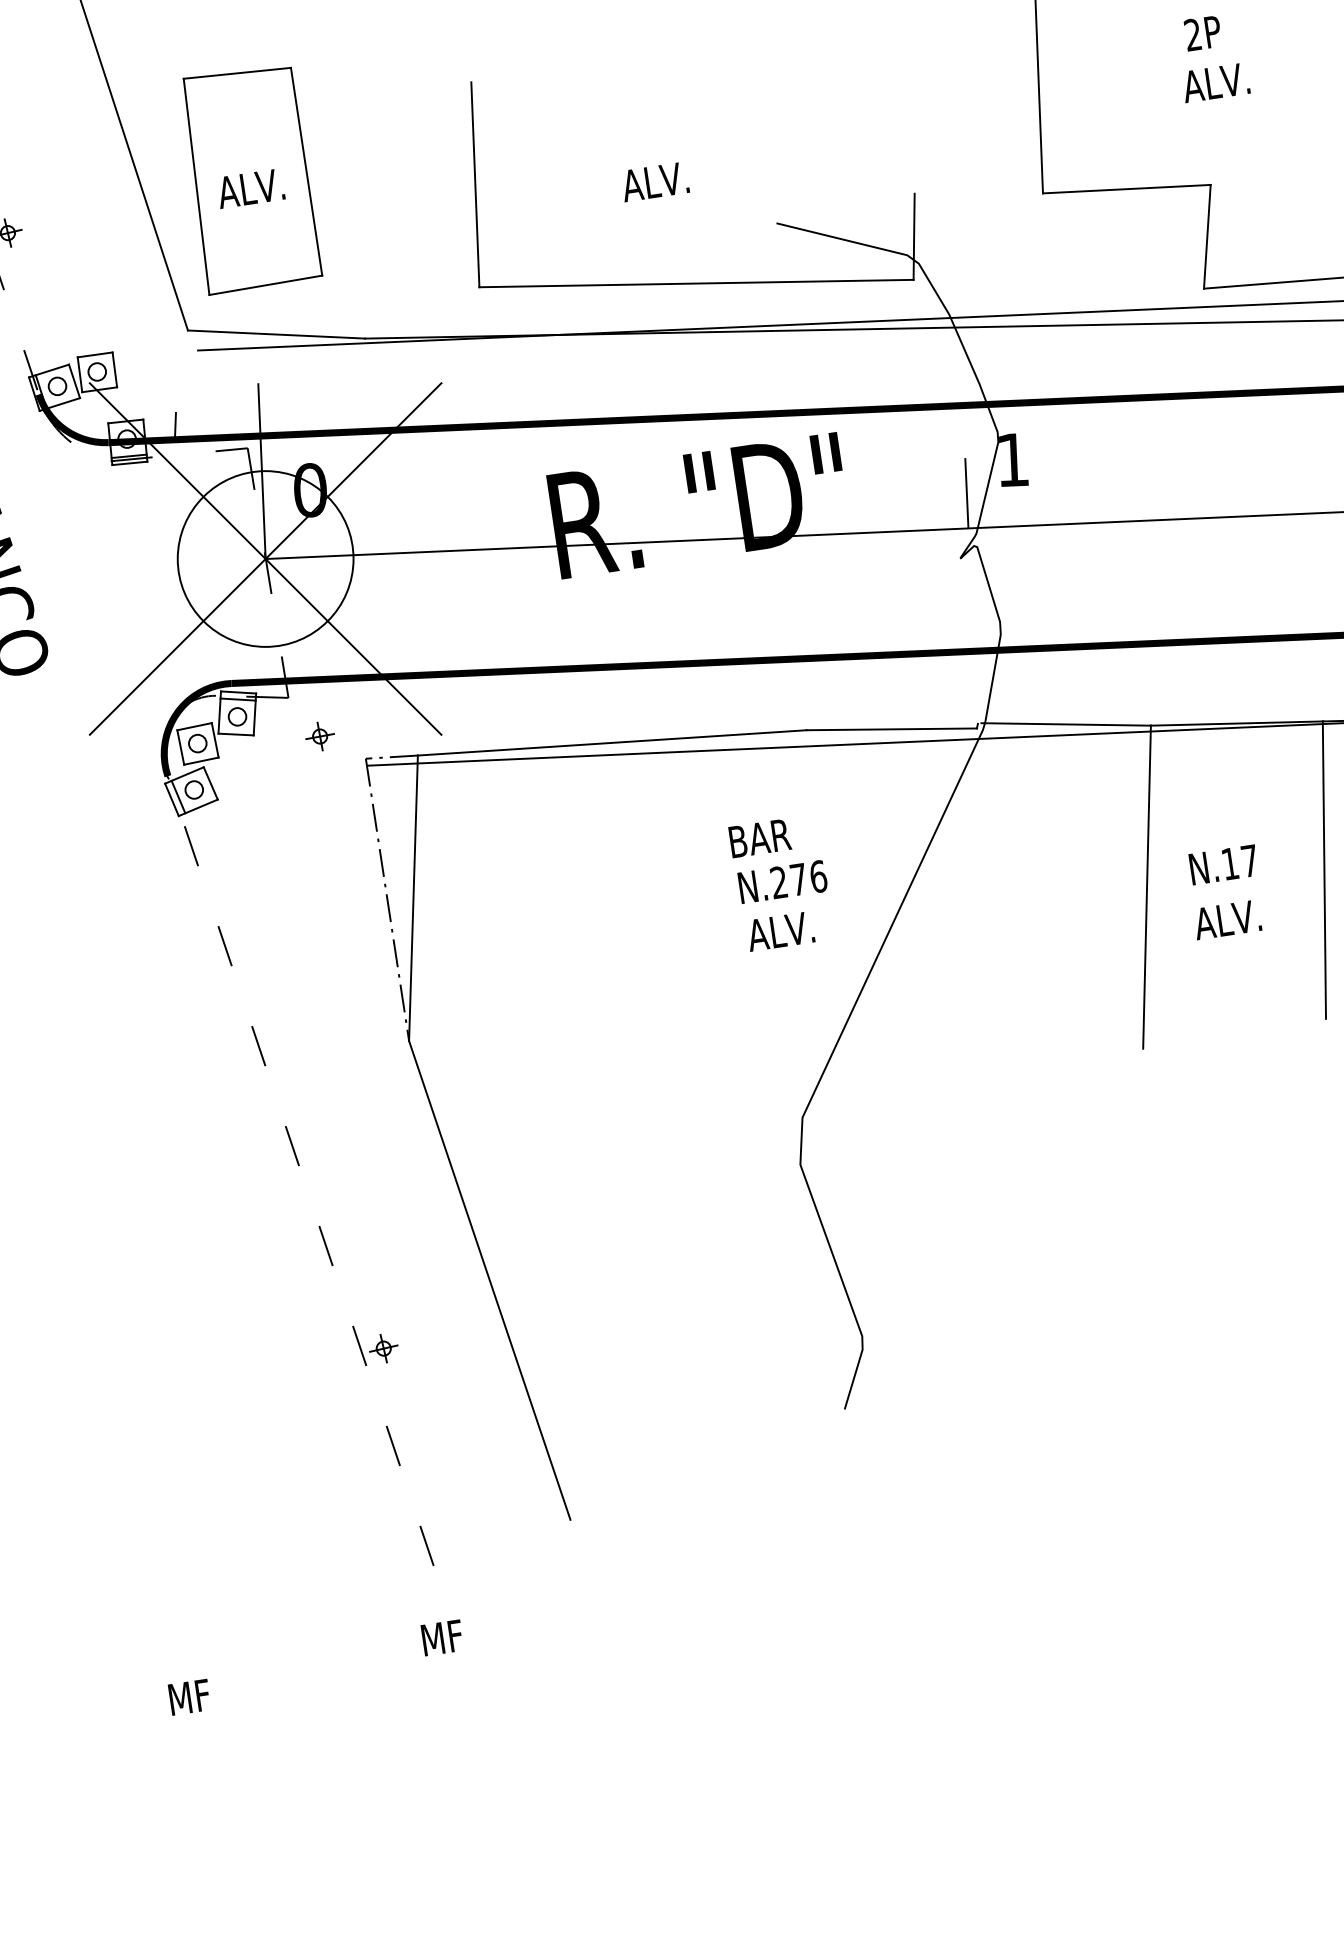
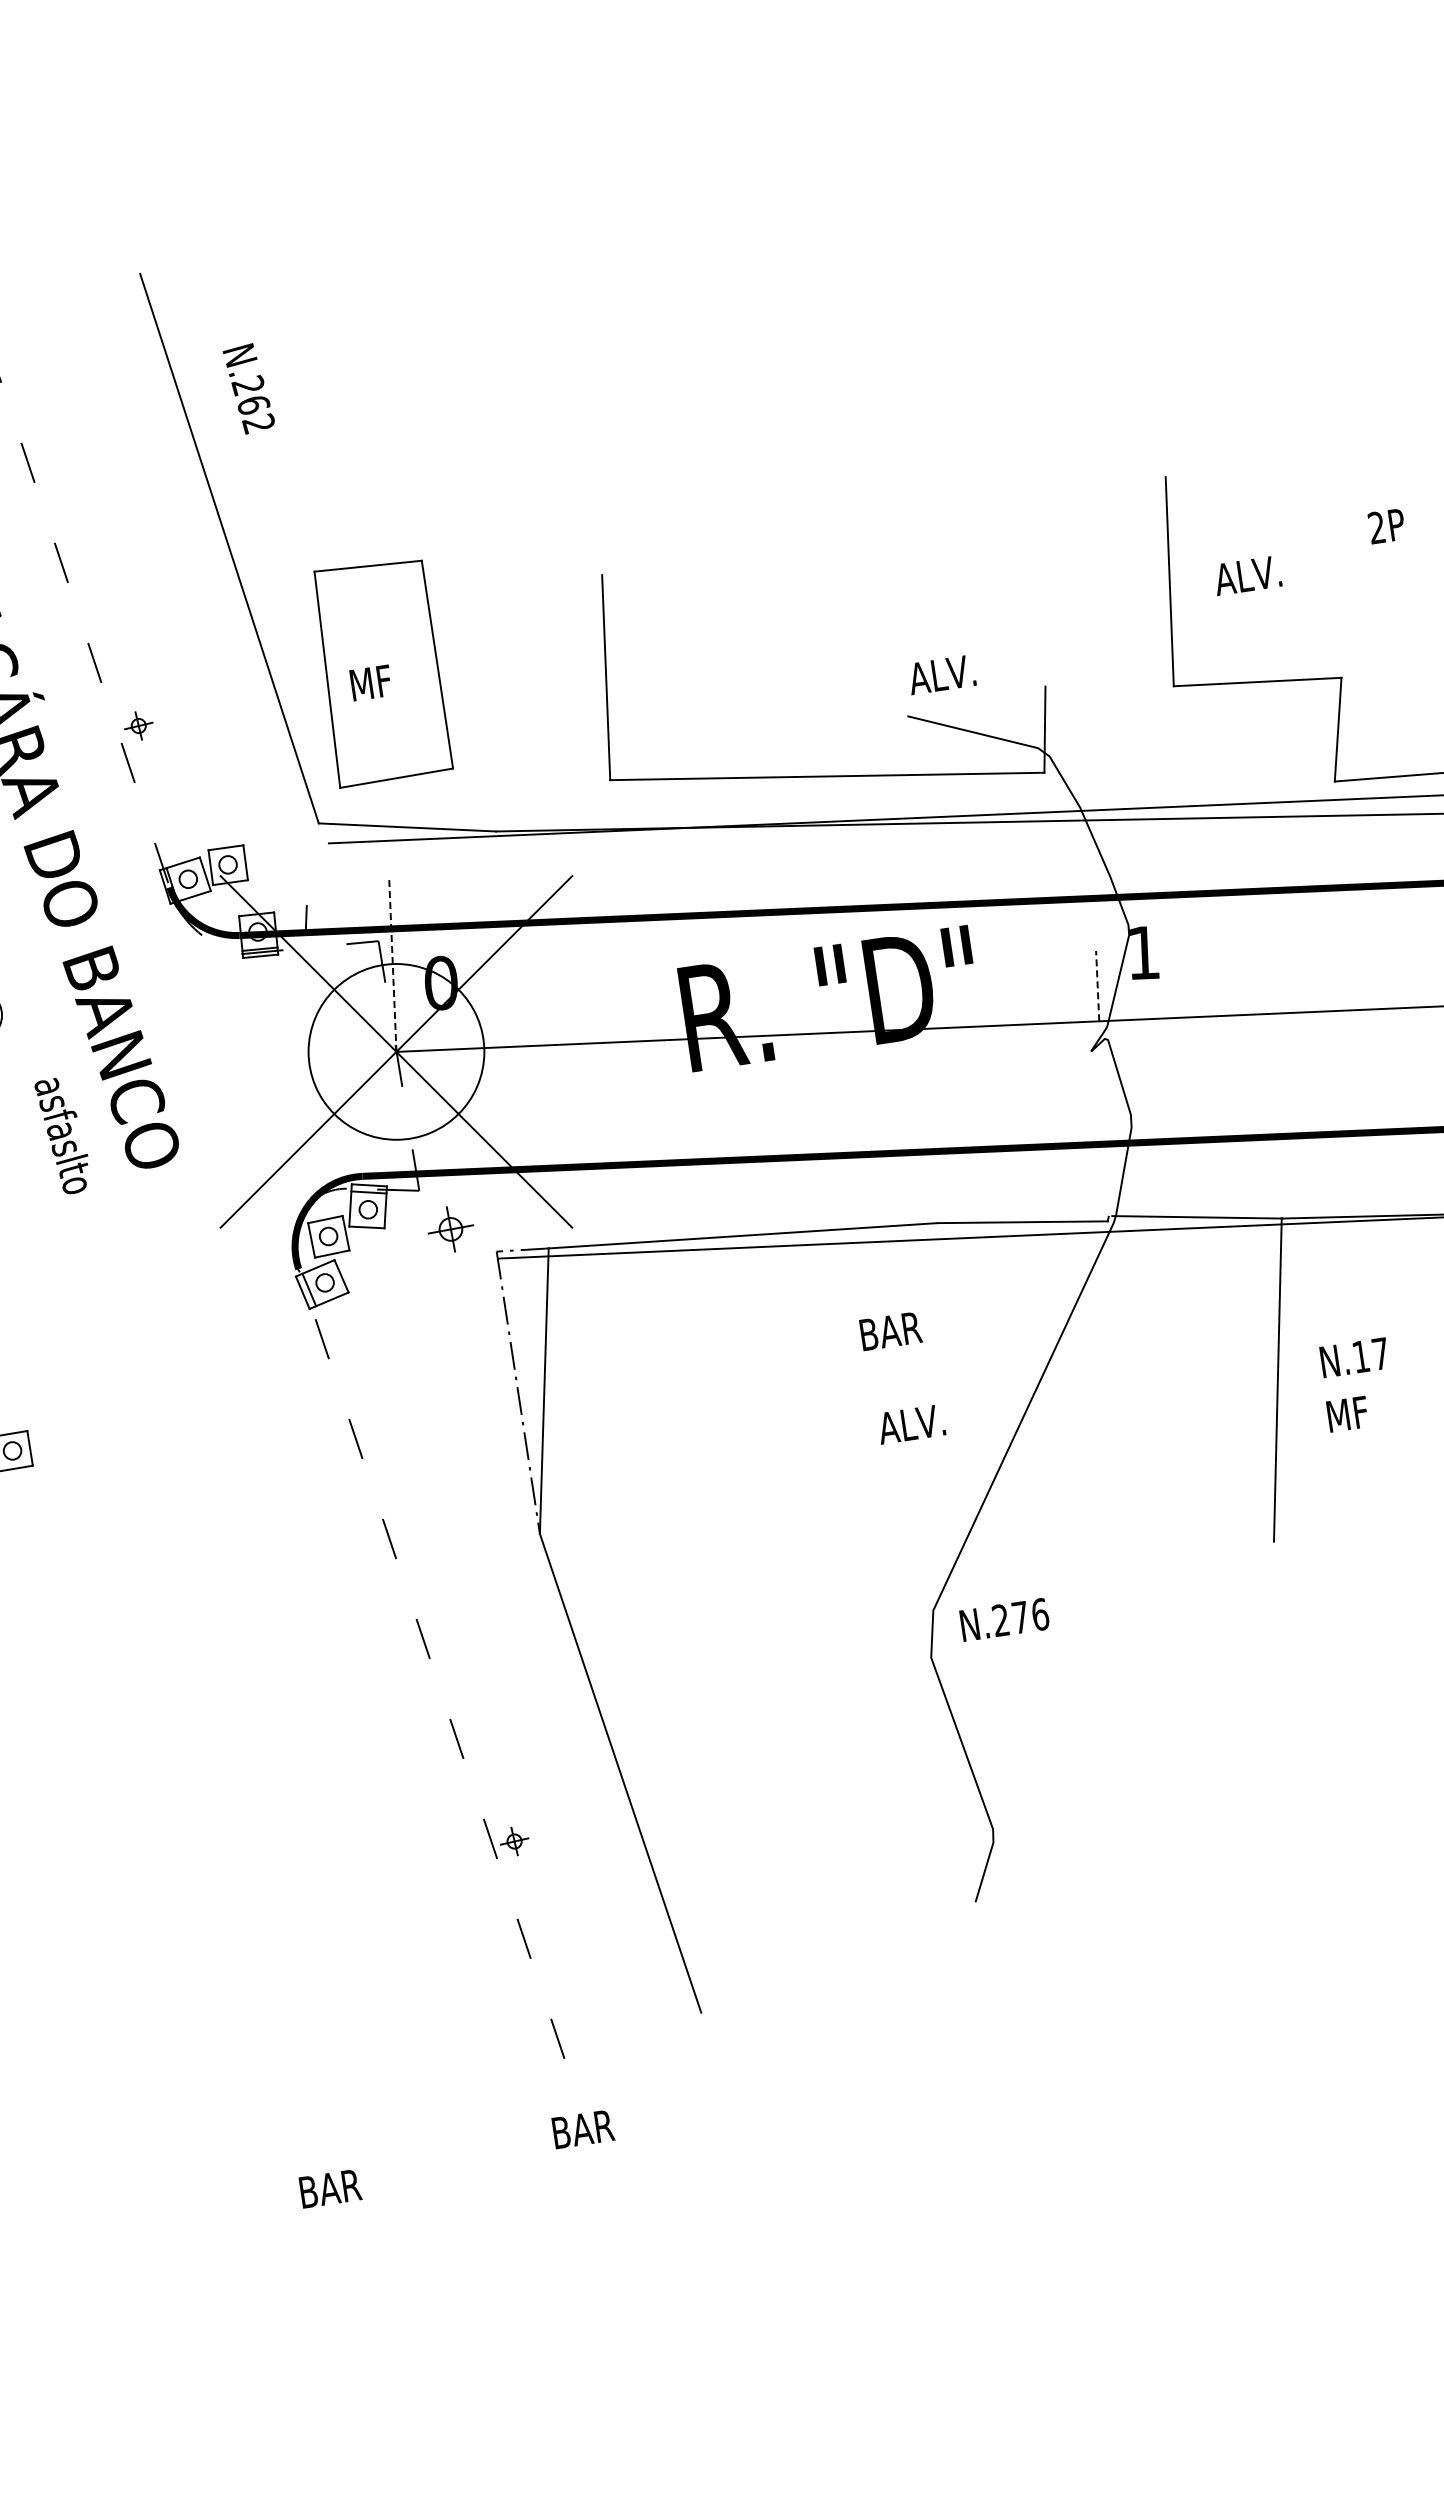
text: (1201, 33) -> (1385, 526), moved
text: (1217, 83) -> (1249, 576), moved
text: (656, 182) -> (943, 675), moved
text: (251, 188) -> (382, 681), ALV. -> MF
line: (261, 471) -> (392, 964), solid -> dashed
line: (966, 492) -> (1097, 985), solid -> dashed
part: (319, 736) -> (450, 1229), size x1.6
text: (782, 881) -> (1004, 1619), moved
text: (1228, 920) -> (1359, 1413), ALV. -> MF
text: (454, 1636) -> (585, 2129), MF -> BAR
text: (201, 1696) -> (332, 2189), MF -> BAR

